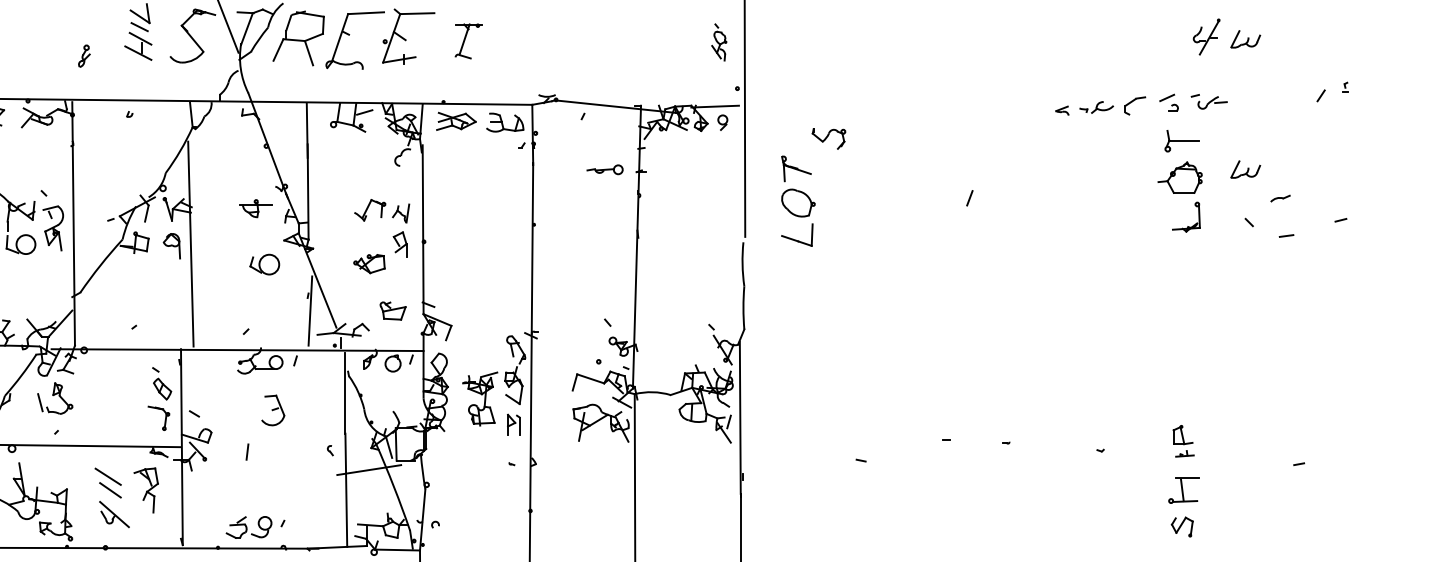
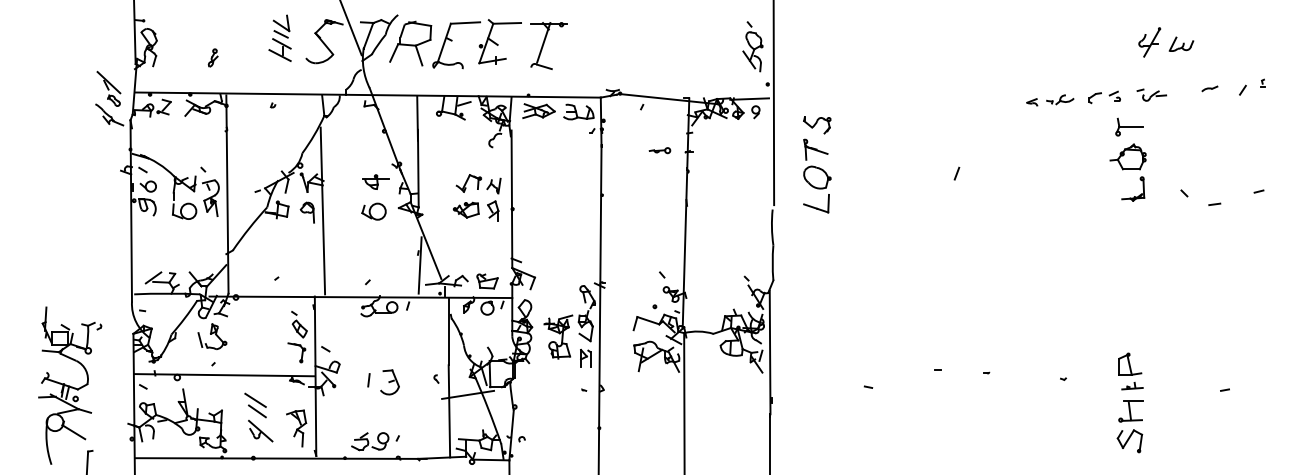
part: (468, 40) -> (548, 45), size x1.67
part: (718, 42) -> (752, 46), size x1.67
part: (83, 55) -> (212, 57), moved
part: (1151, 104) -> (1104, 97), size x0.71
part: (829, 139) -> (817, 125), moved
part: (1245, 168) -> (1181, 149), removed
part: (604, 169) -> (659, 150), size x0.71
part: (1280, 198) -> (1209, 88), moved
part: (368, 263) -> (465, 209), moved
part: (264, 264) -> (373, 211), moved
part: (393, 311) -> (487, 281), moved
part: (272, 410) -> (389, 382), moved
part: (1183, 441) -> (1130, 371), size x1.43
part: (146, 490) -> (296, 428), moved
part: (1181, 527) -> (1129, 441), size x1.43

